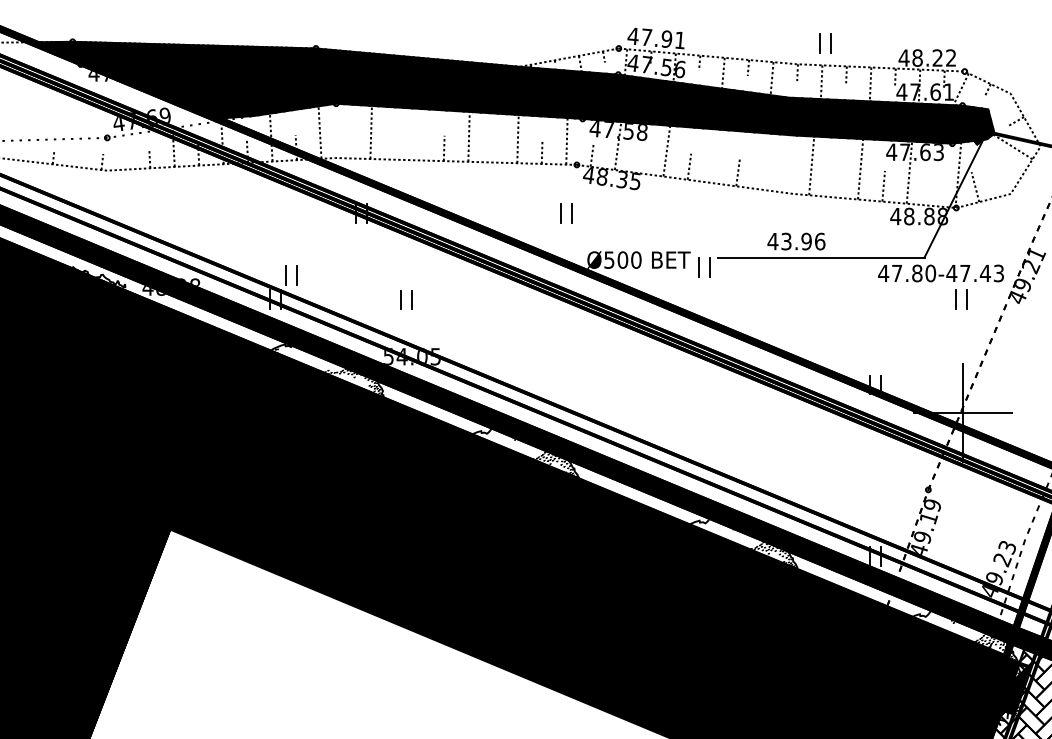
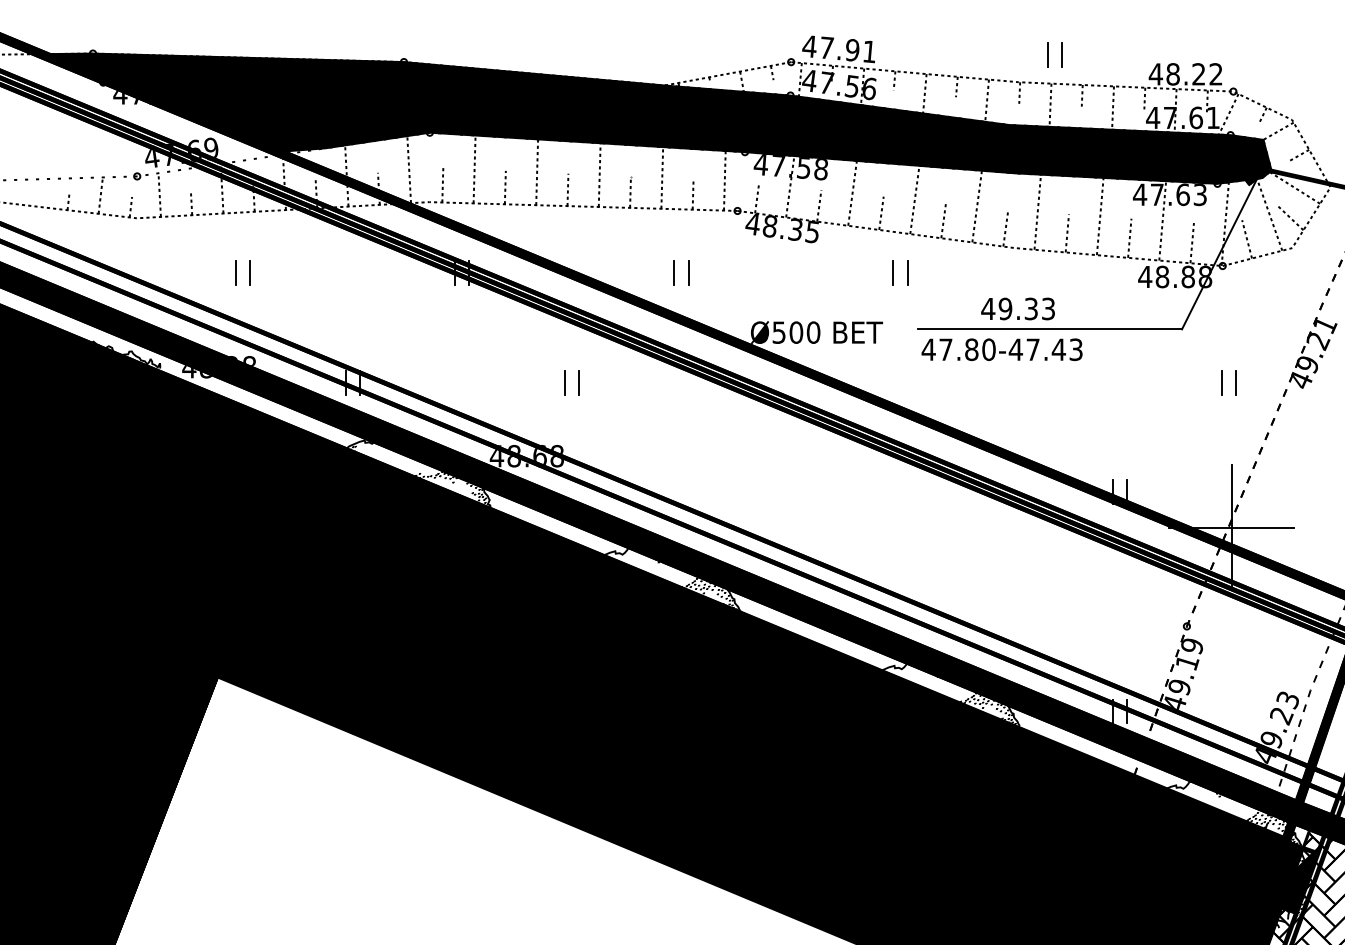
line: (1000, 101) -> (1278, 130), added
line: (420, 134) -> (537, 172), added
line: (346, 145) -> (442, 185), added
line: (394, 146) -> (504, 187), added
line: (493, 149) -> (630, 191), added
line: (78, 152) -> (100, 195), added
line: (124, 152) -> (159, 194), added
line: (715, 155) -> (914, 199), added
line: (640, 160) -> (819, 205), added
line: (763, 161) -> (976, 206), added
line: (992, 167) -> (1269, 214), added
line: (1009, 170) -> (1290, 218), added
line: (786, 177) -> (1005, 227), added
line: (834, 182) -> (1066, 233), added
line: (931, 190) -> (1191, 243), added
part: (561, 213) -> (674, 272), moved
text: (802, 241) -> (1026, 308), 43.96 -> 49.33
part: (698, 267) -> (893, 272), moved
text: (940, 273) -> (1001, 349), moved
part: (291, 274) -> (242, 272), moved
part: (406, 299) -> (571, 382), moved
text: (411, 356) -> (526, 455), 54.05 -> 48.68

